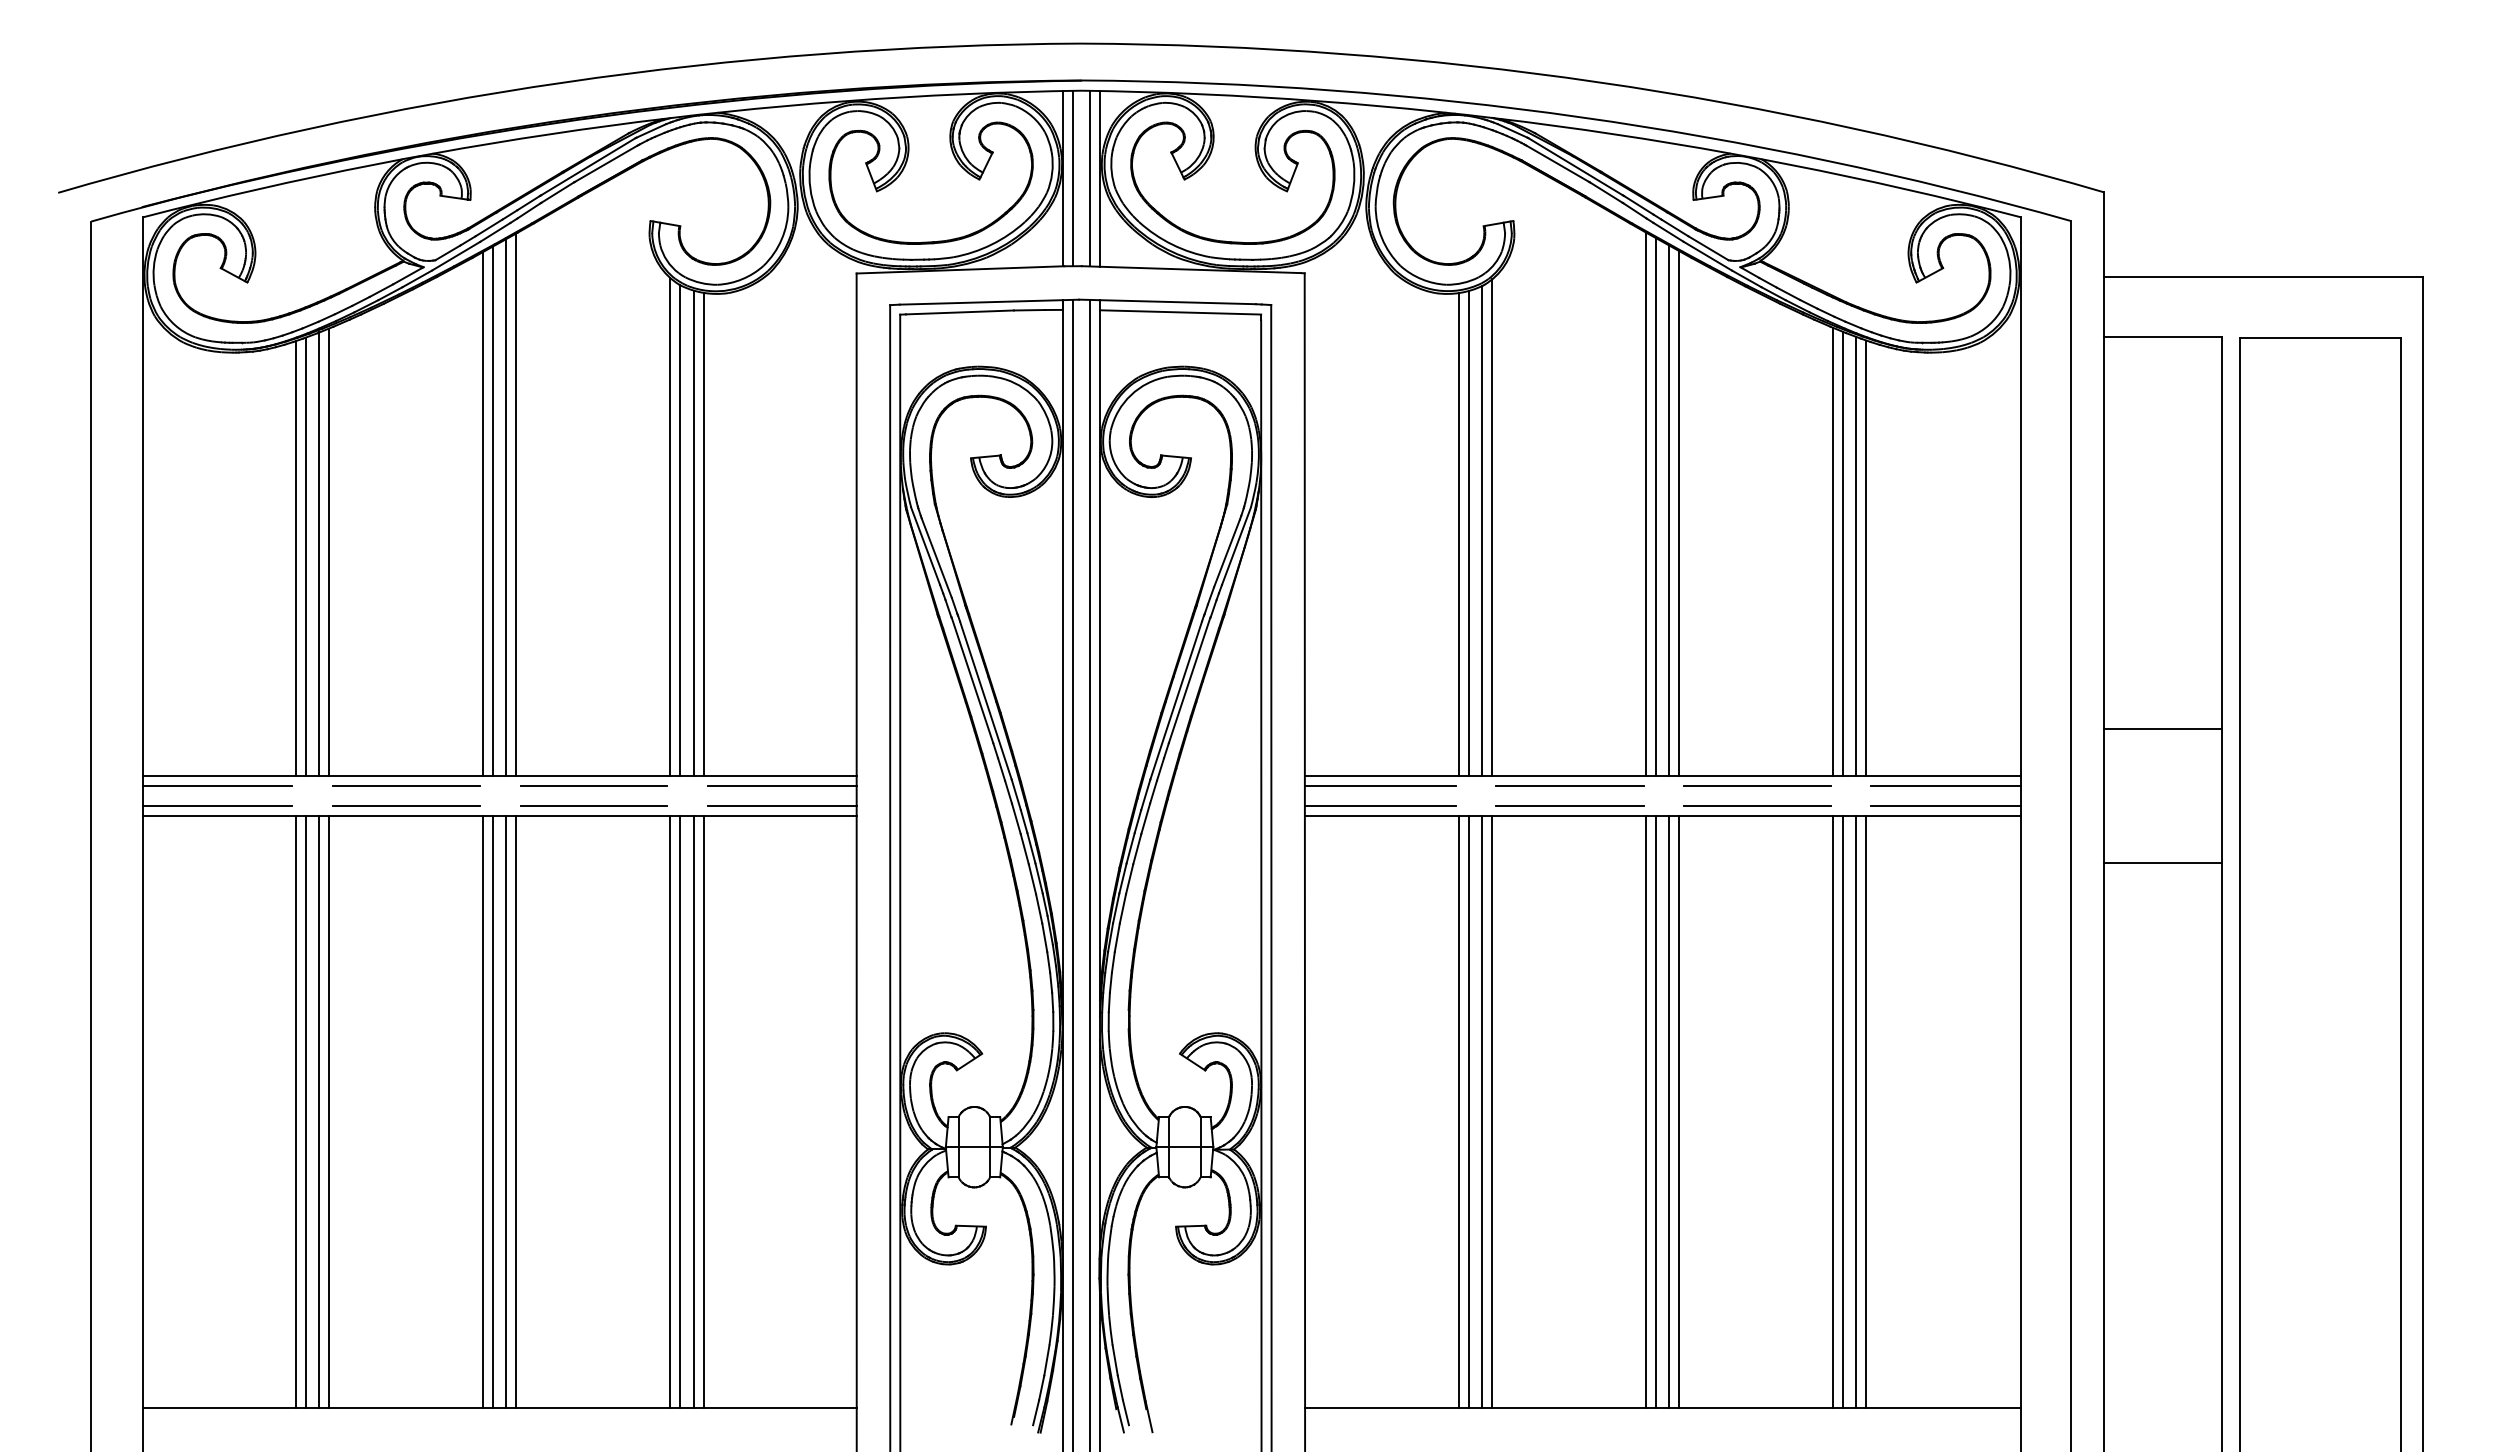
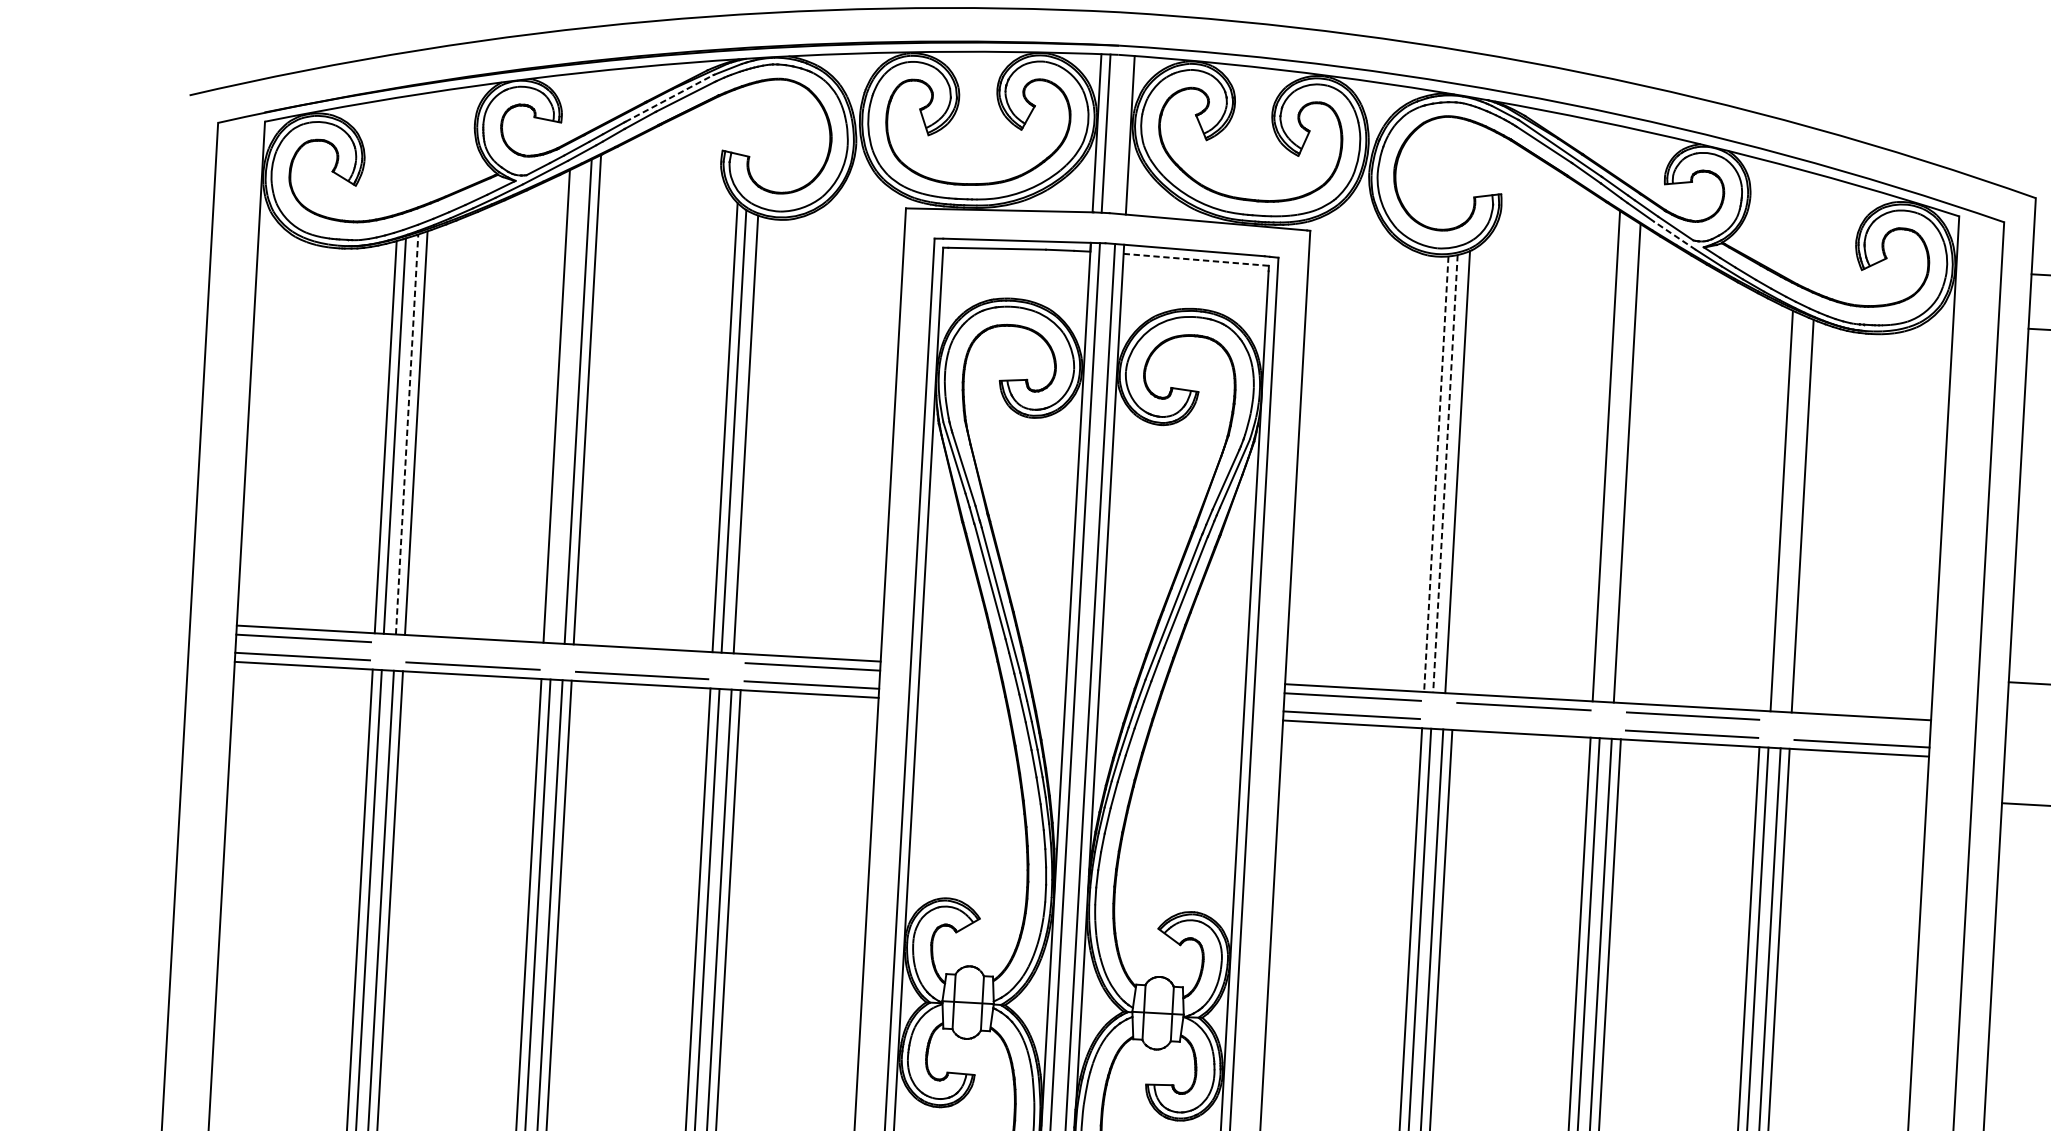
line: (588, 166) -> (669, 98), solid -> dashed
line: (1089, 178) -> (1120, 134), removed
line: (1707, 255) -> (1674, 235), solid -> dashed
line: (1180, 312) -> (1196, 259), solid -> dashed
line: (1655, 506) -> (1615, 458), removed
line: (493, 510) -> (566, 403), removed
line: (1679, 513) -> (1636, 466), removed
line: (1492, 527) -> (1466, 469), removed
line: (703, 533) -> (754, 435), removed
line: (1469, 533) -> (1445, 473), solid -> dashed
line: (1458, 534) -> (1435, 474), solid -> dashed
line: (1832, 551) -> (1772, 508), removed
line: (319, 554) -> (407, 434), solid -> dashed
line: (1856, 555) -> (1793, 513), removed
line: (406, 785) -> (474, 647), removed
line: (593, 785) -> (642, 657), removed
line: (1945, 785) -> (1862, 725), removed
line: (1570, 805) -> (1523, 724), removed

